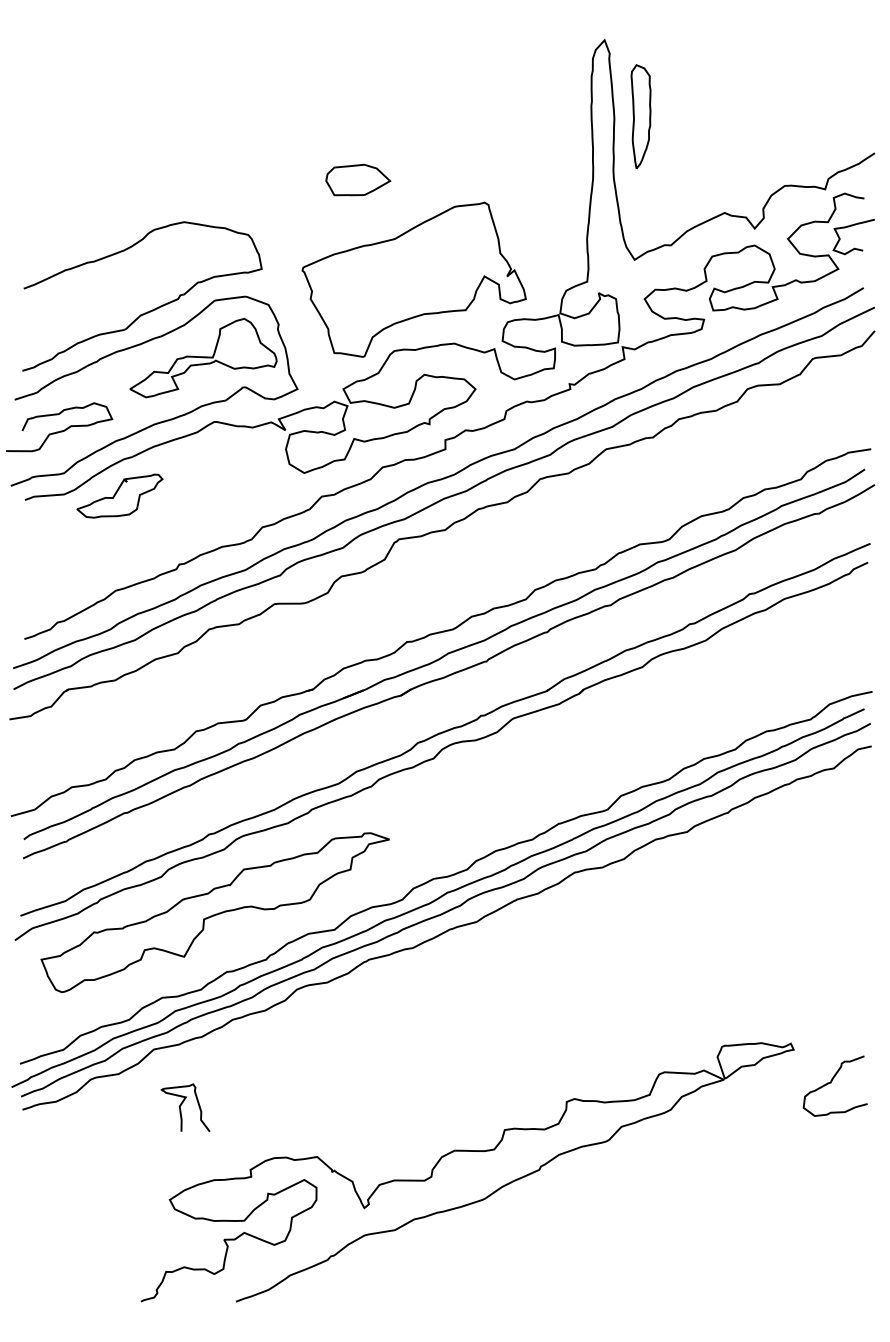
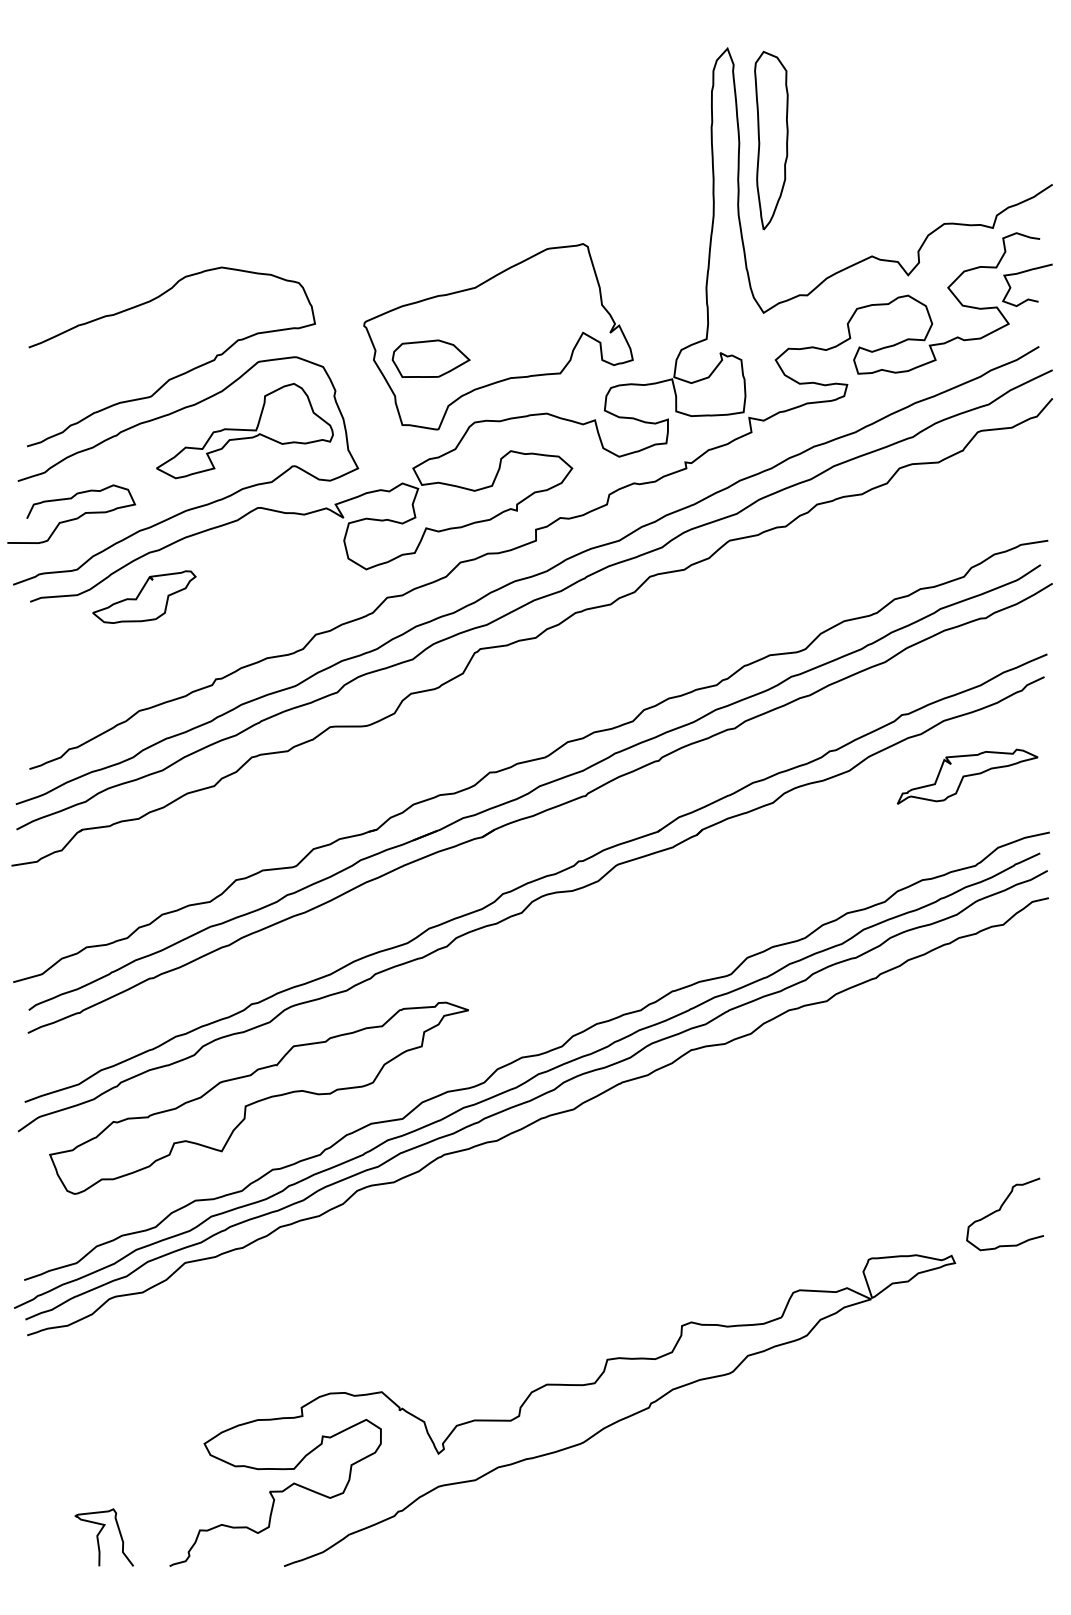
part: (640, 116) -> (770, 140), size x1.43
part: (358, 179) -> (431, 358), moved
part: (803, 645) -> (966, 776), added
curve: (831, 1083) -> (1000, 1211), moved
curve: (182, 1104) -> (100, 1533), moved

